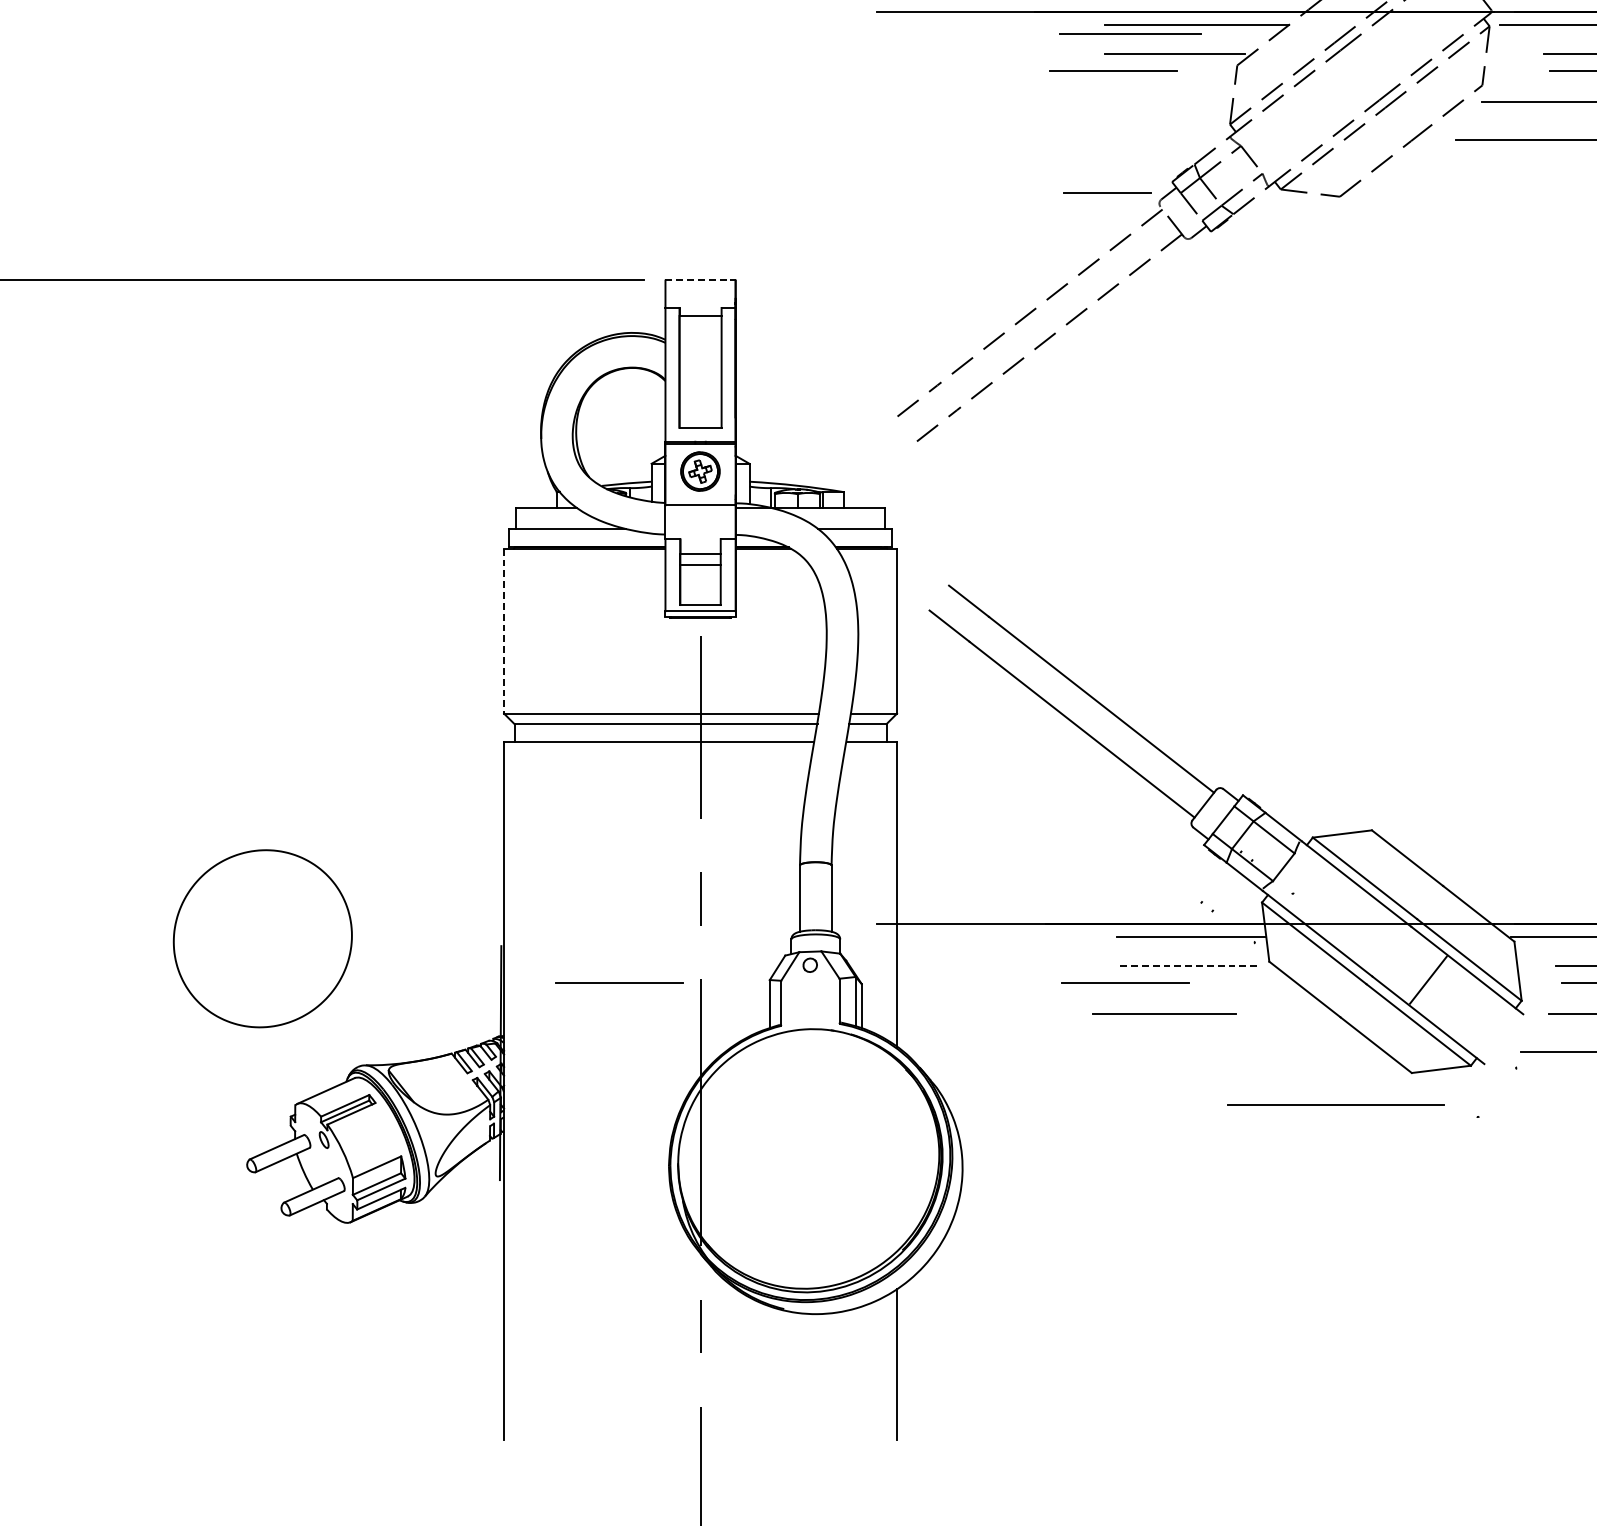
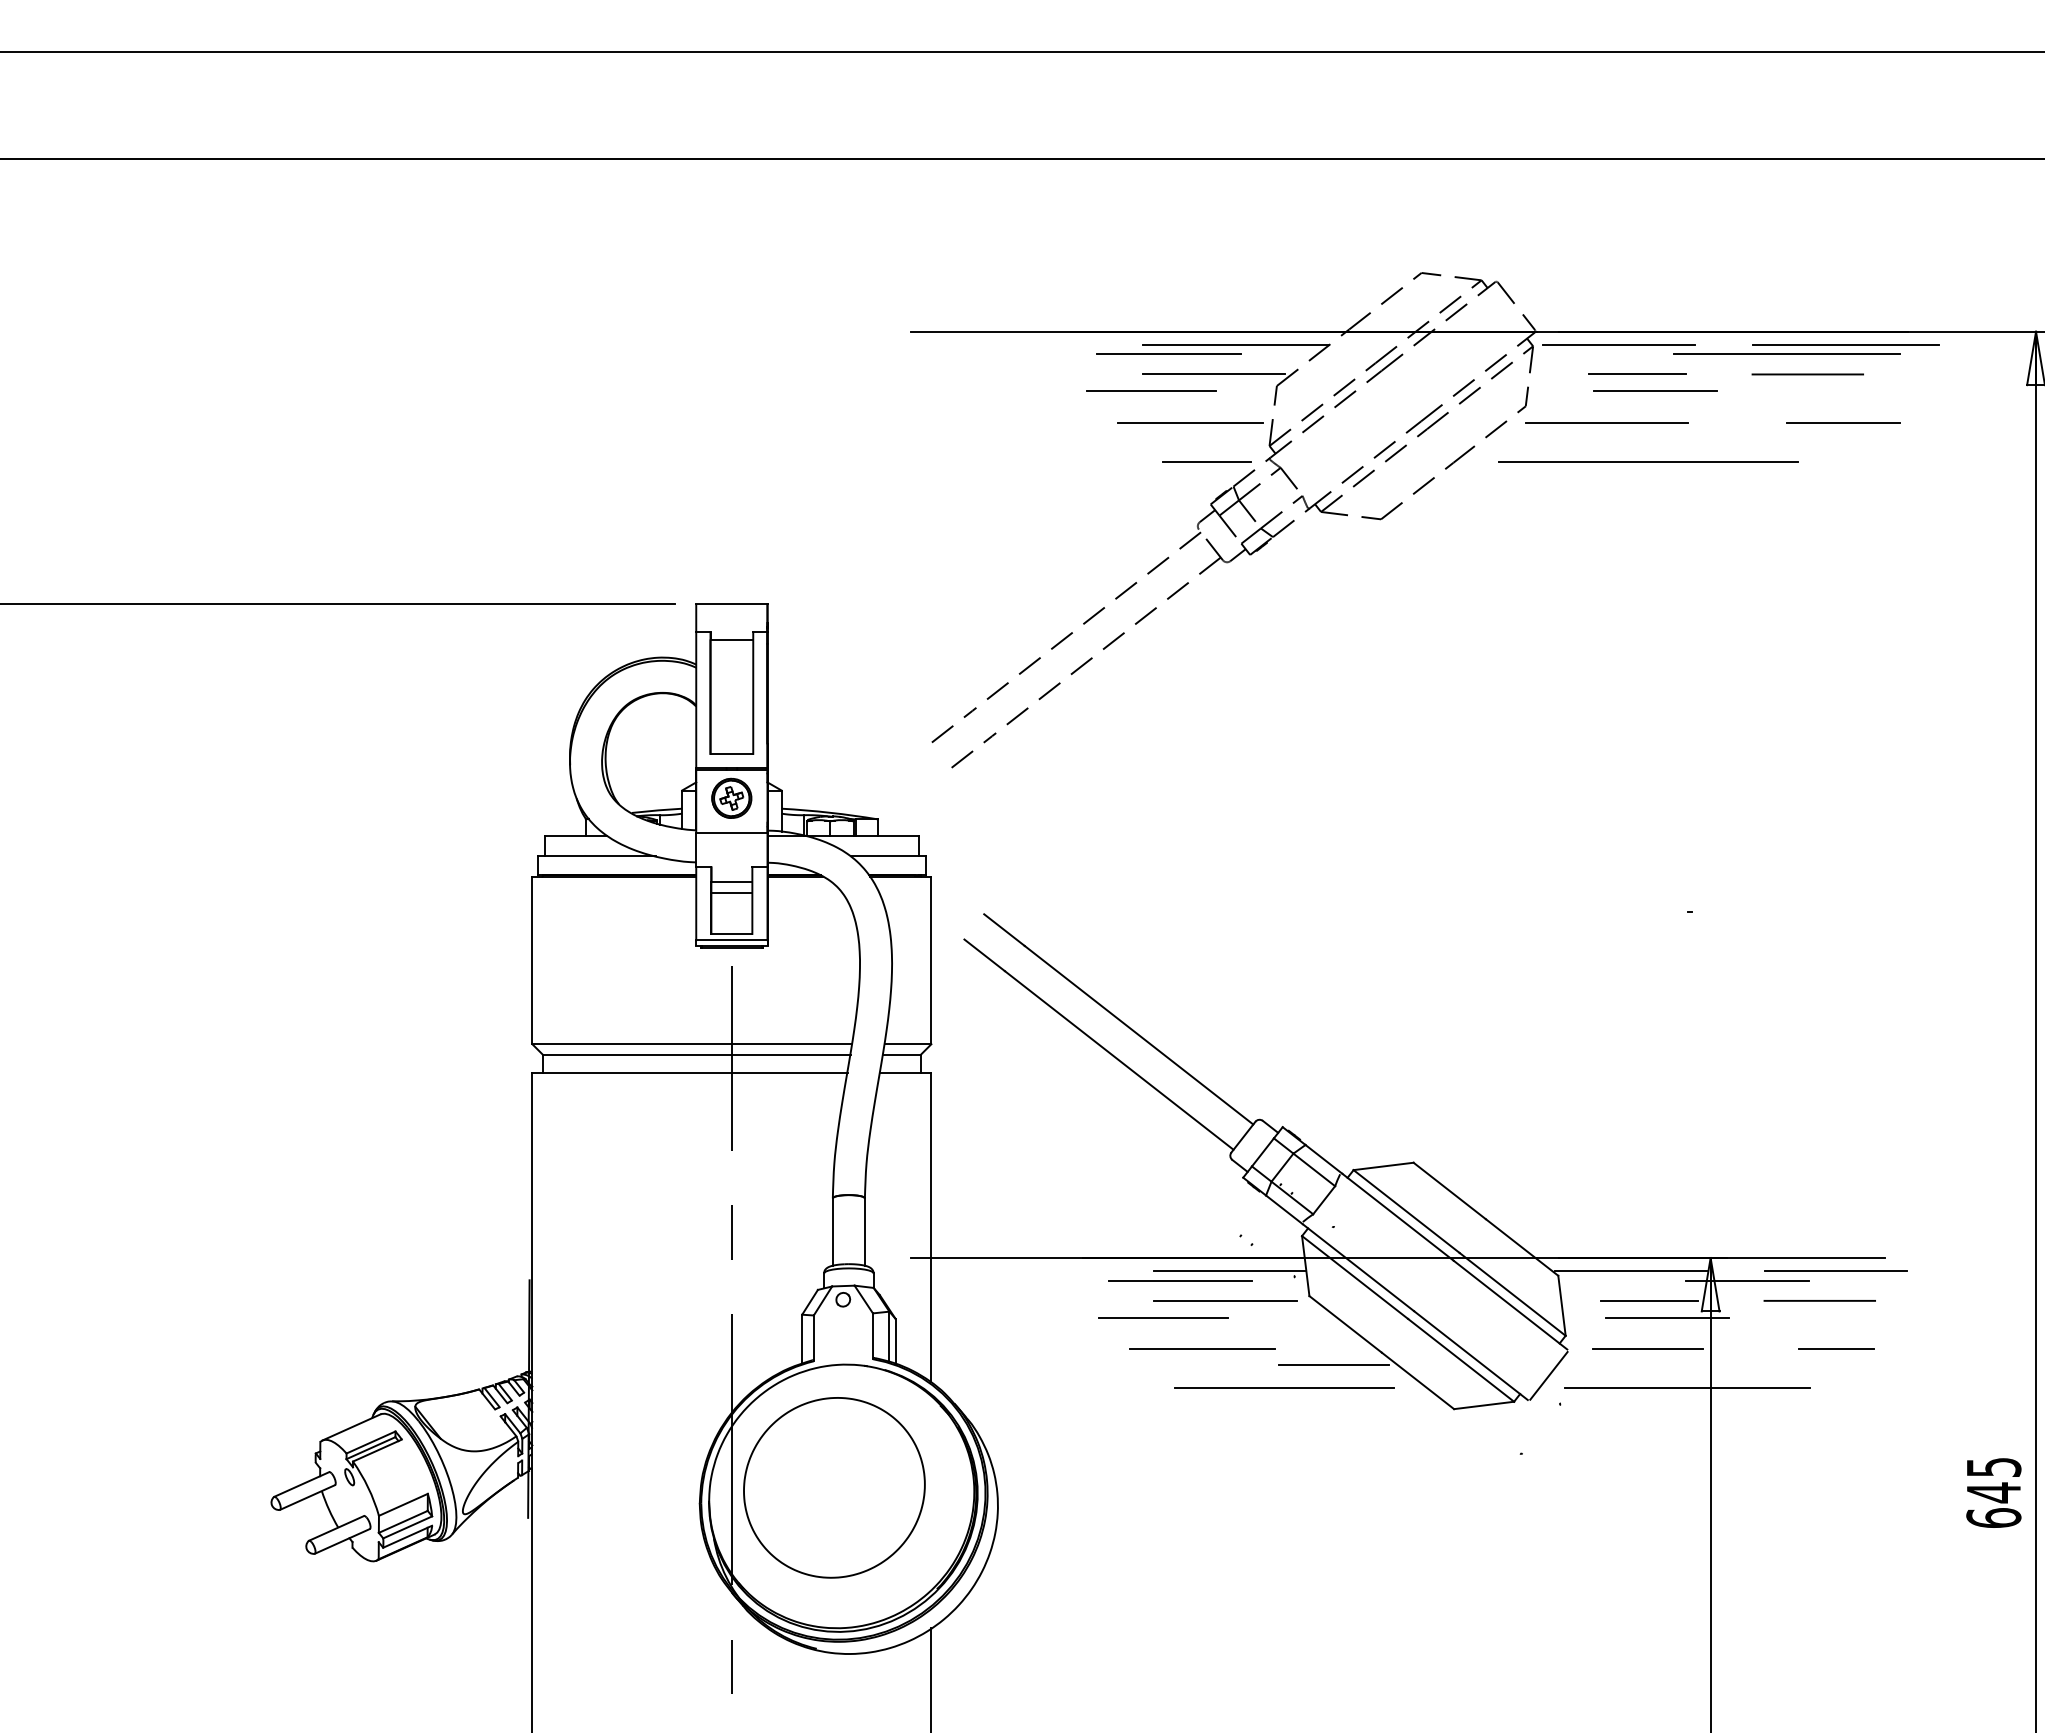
line: (1152, 102) -> (1190, 423), added
line: (1106, 192) -> (1206, 461), moved
line: (700, 279) -> (731, 603), dashed -> solid
line: (504, 631) -> (532, 960), dashed -> solid
part: (262, 938) -> (834, 1487), moved
line: (1142, 946) -> (1180, 1280), added
line: (1186, 966) -> (1225, 1300), dashed -> solid
line: (1427, 979) -> (1548, 1375), moved
line: (619, 982) -> (649, 1317), removed
line: (1293, 1030) -> (1333, 1365), added
line: (1336, 1104) -> (1284, 1387), moved

